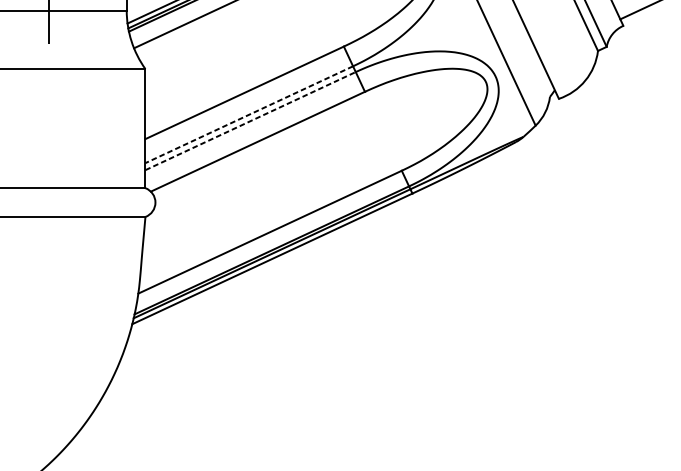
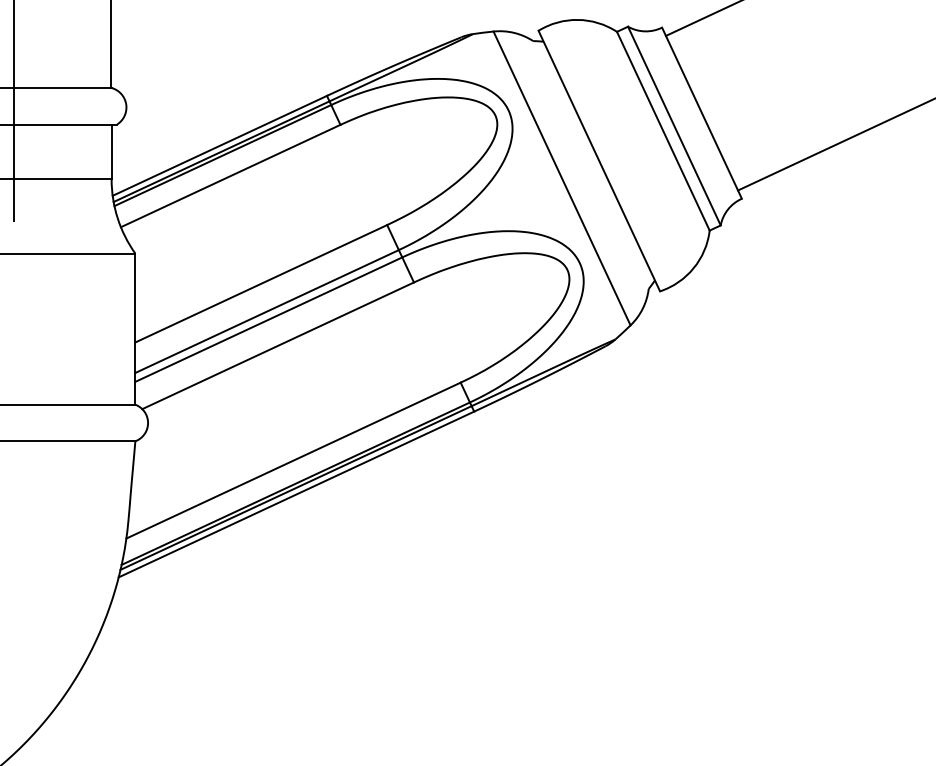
line: (248, 114) -> (266, 311), dashed -> solid
line: (251, 121) -> (269, 319), dashed -> solid

